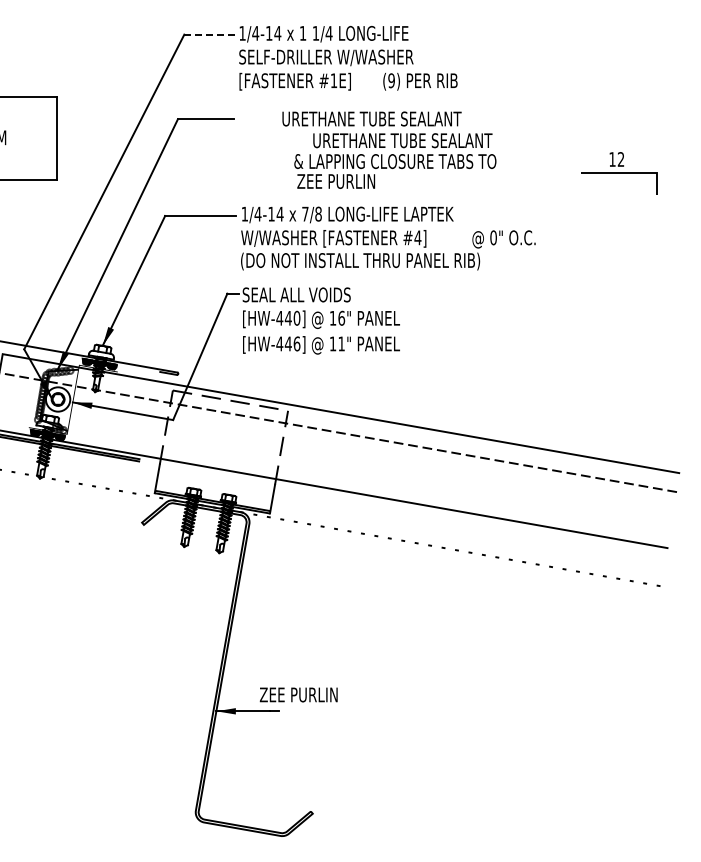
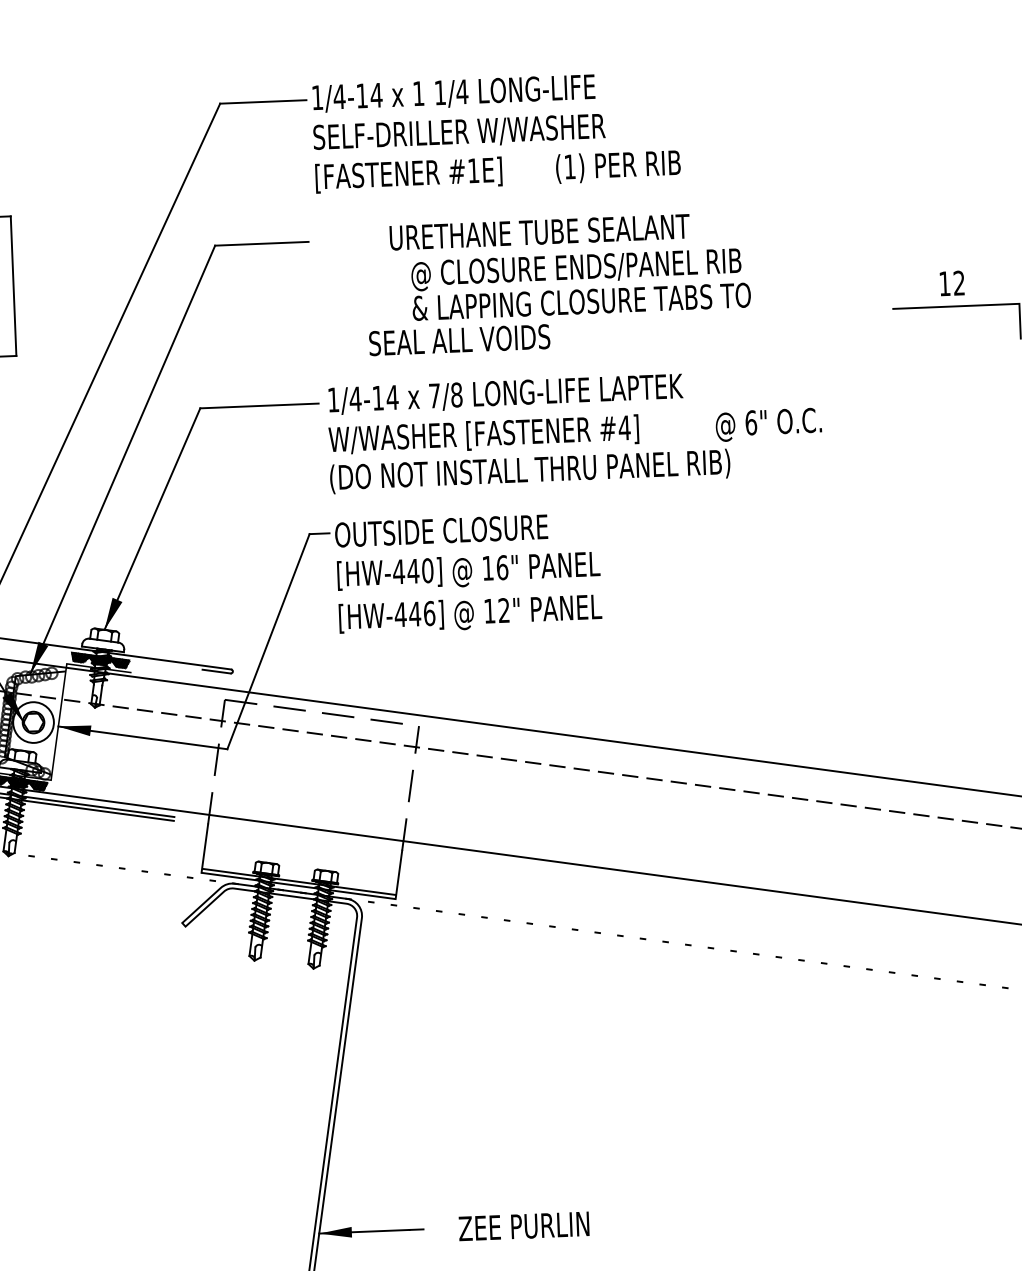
line: (210, 34) -> (263, 101), dashed -> solid
text: (391, 80) -> (569, 166), (9) -> (1)
text: (393, 142) -> (577, 270), URETHANE TUBE SEALANT -> @ CLOSURE ENDS/PANEL RIB
text: (321, 181) -> (459, 340), ZEE PURLIN -> SEAL ALL VOIDS
text: (493, 237) -> (751, 422), 0" -> 6"
text: (305, 294) -> (440, 530), SEAL ALL VOIDS -> OUTSIDE CLOSURE
text: (341, 343) -> (503, 609), 11" -> 12"
text: (298, 694) -> (523, 1225), moved

